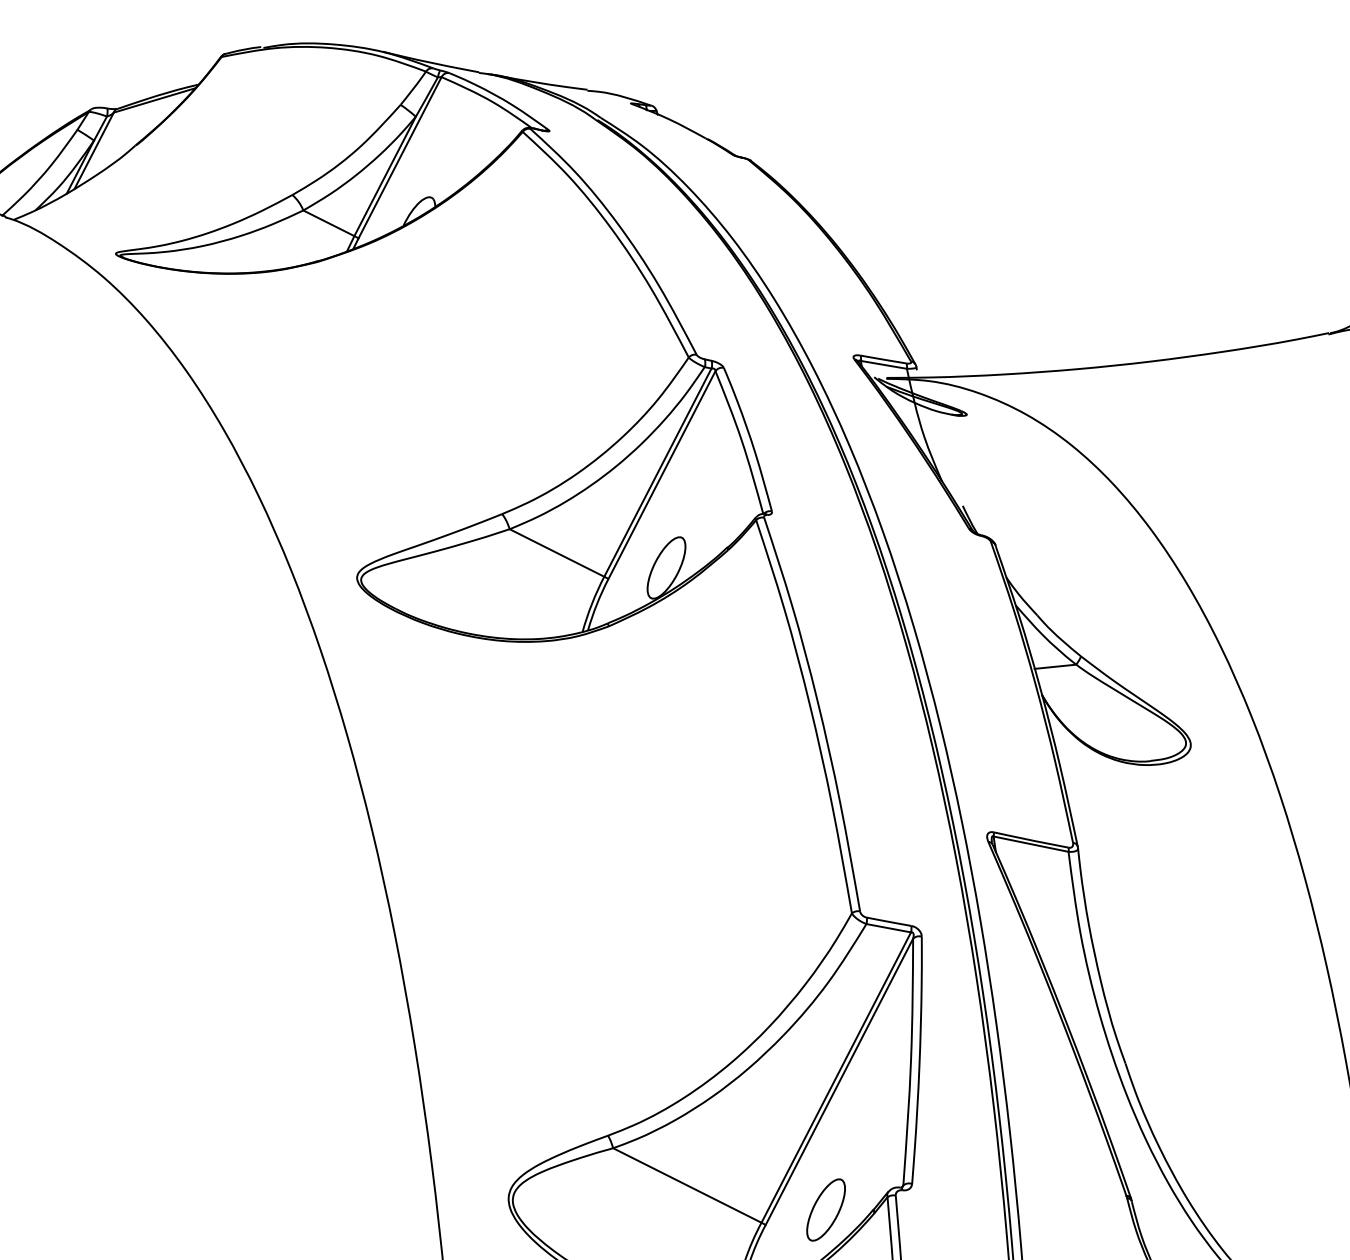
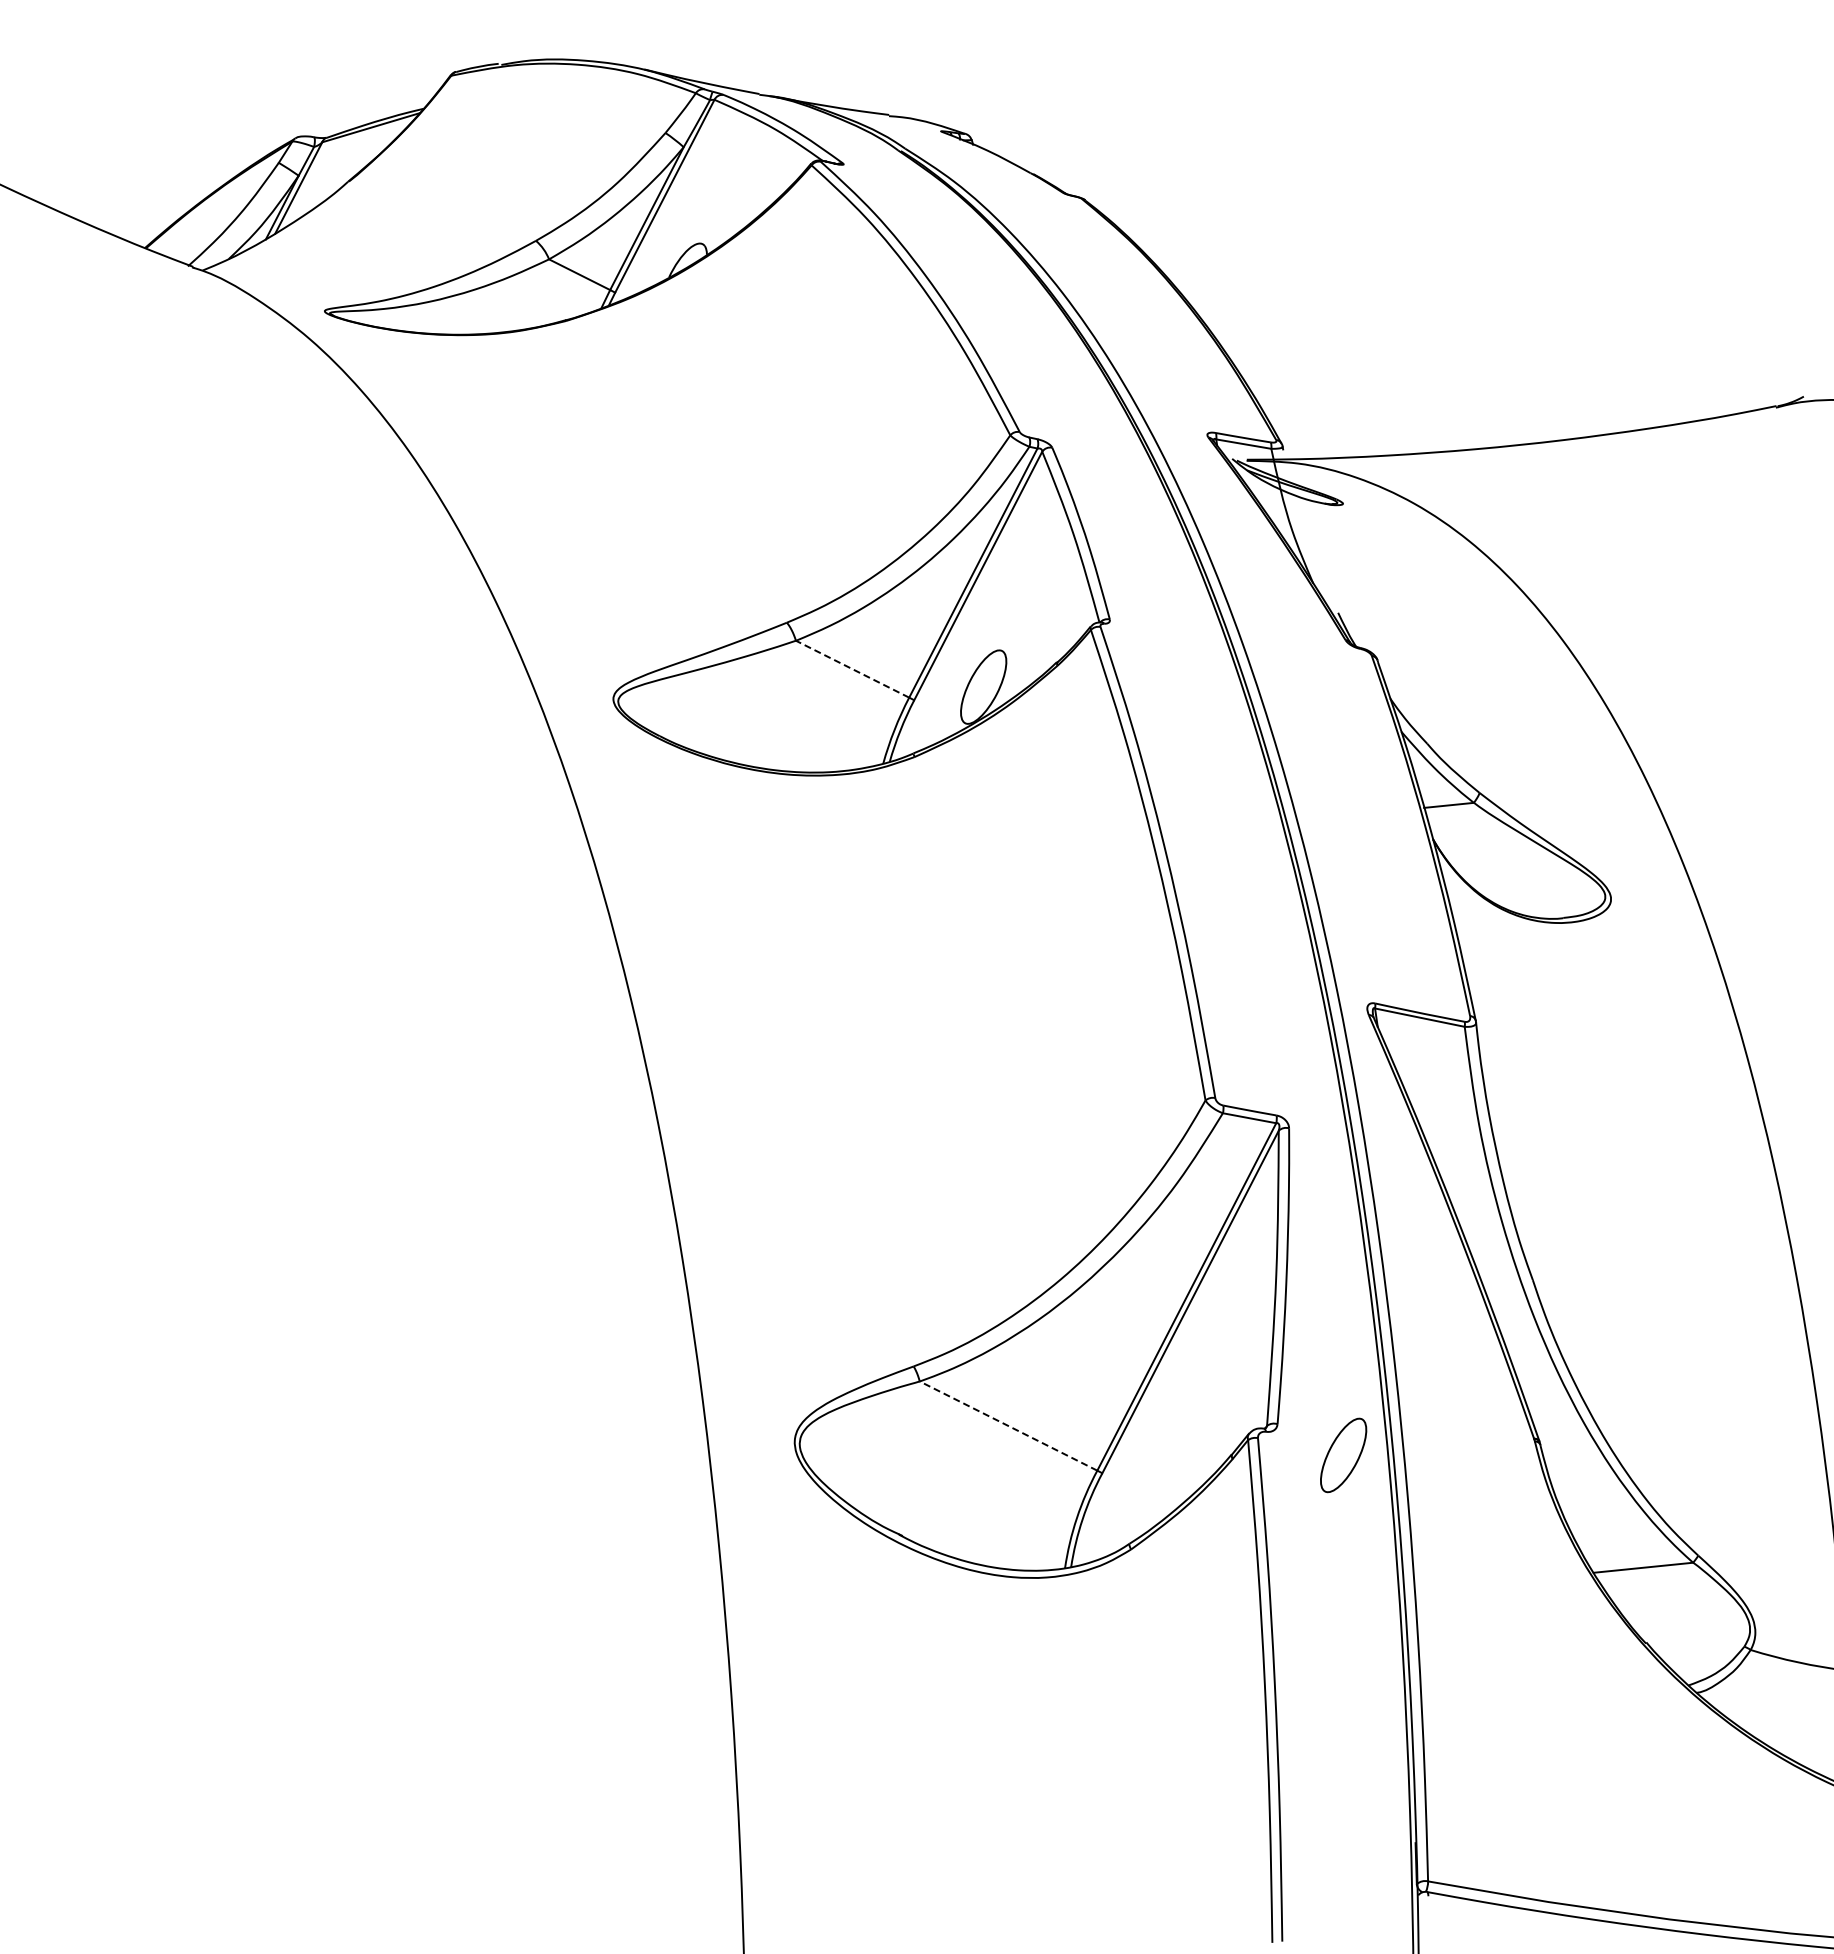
line: (556, 553) -> (852, 669), solid -> dashed
line: (687, 1185) -> (1008, 1425), solid -> dashed
part: (826, 1210) -> (1343, 1455), moved

